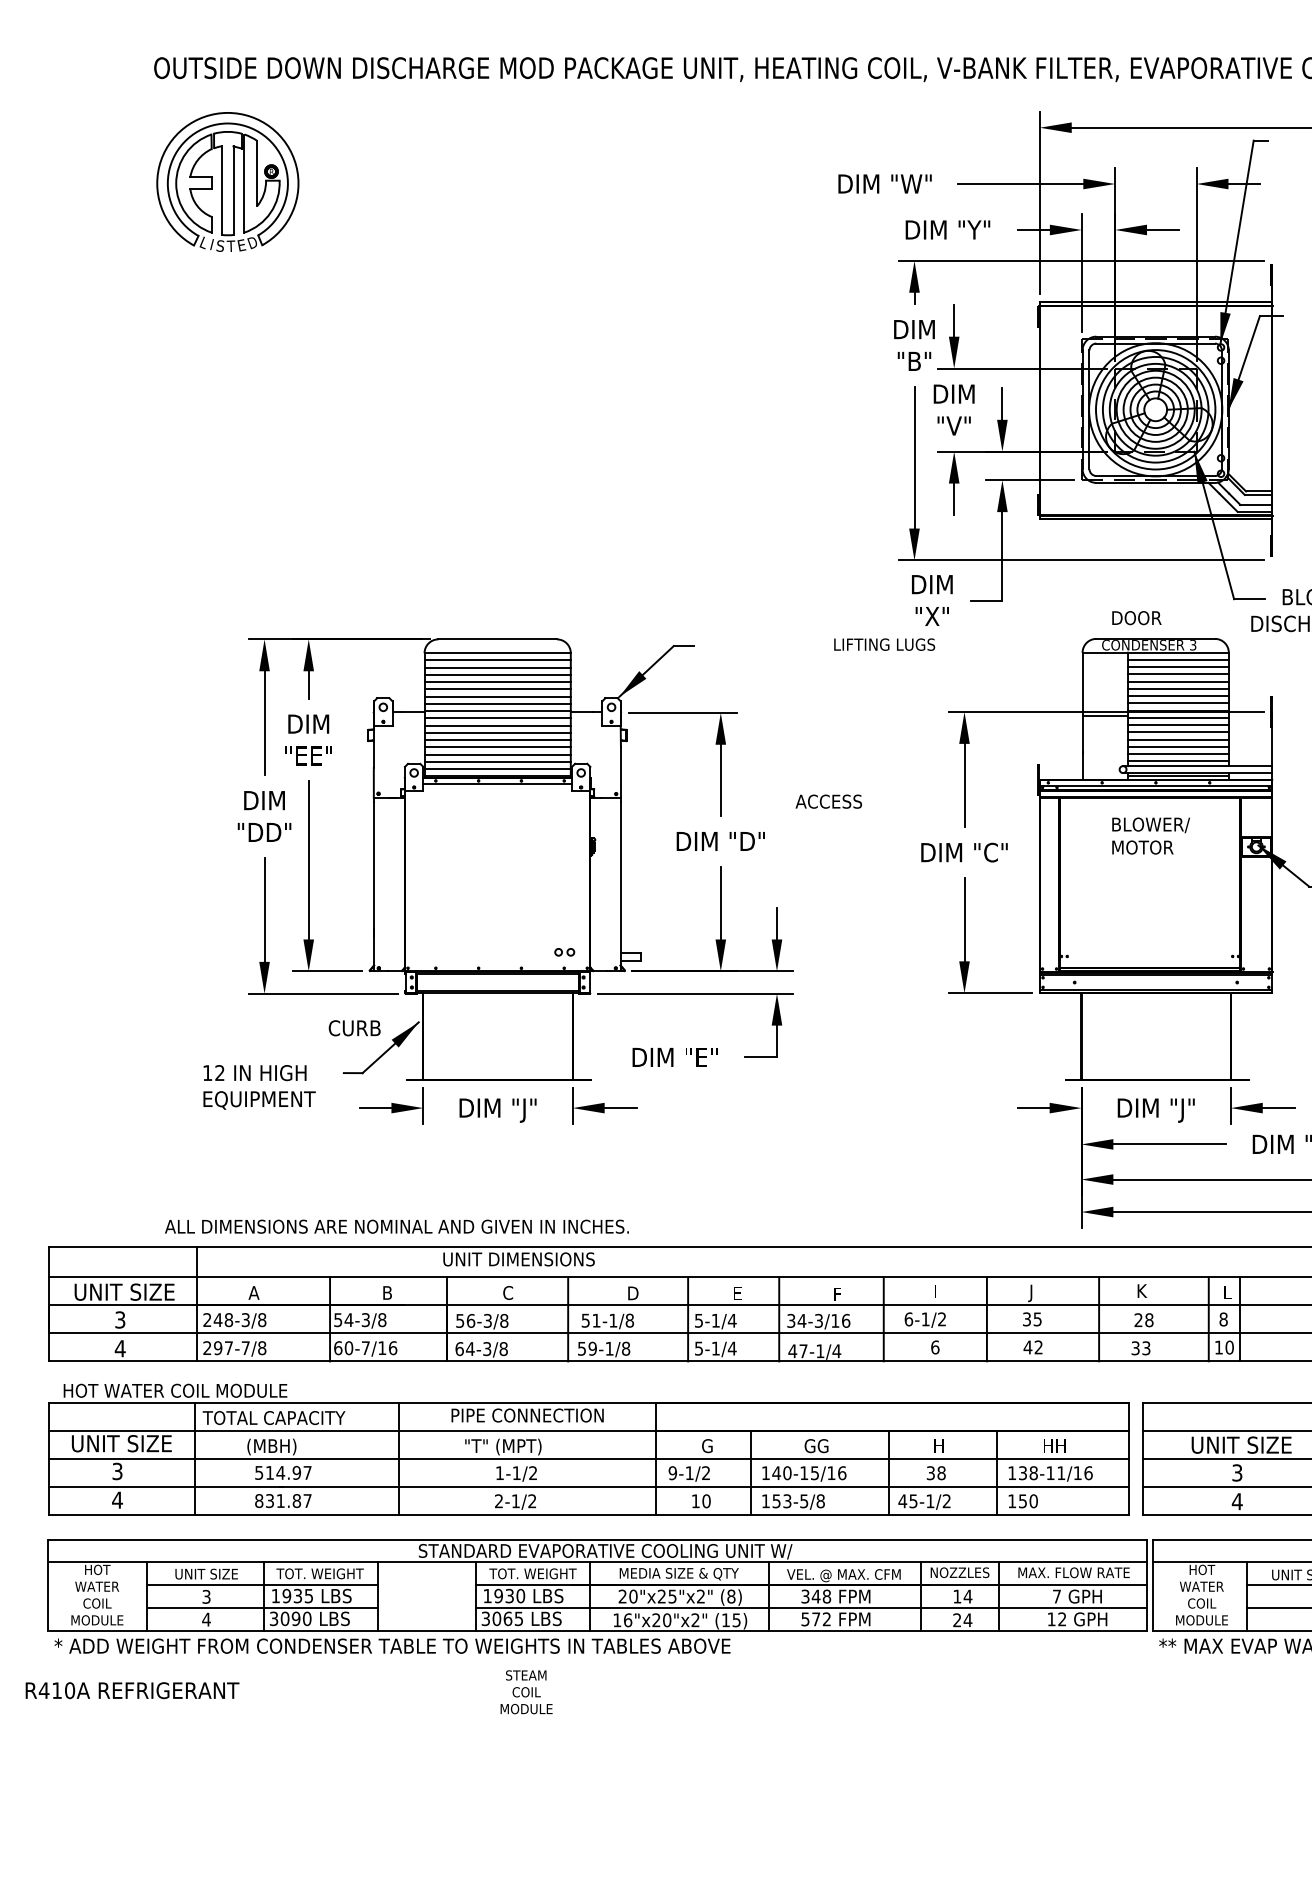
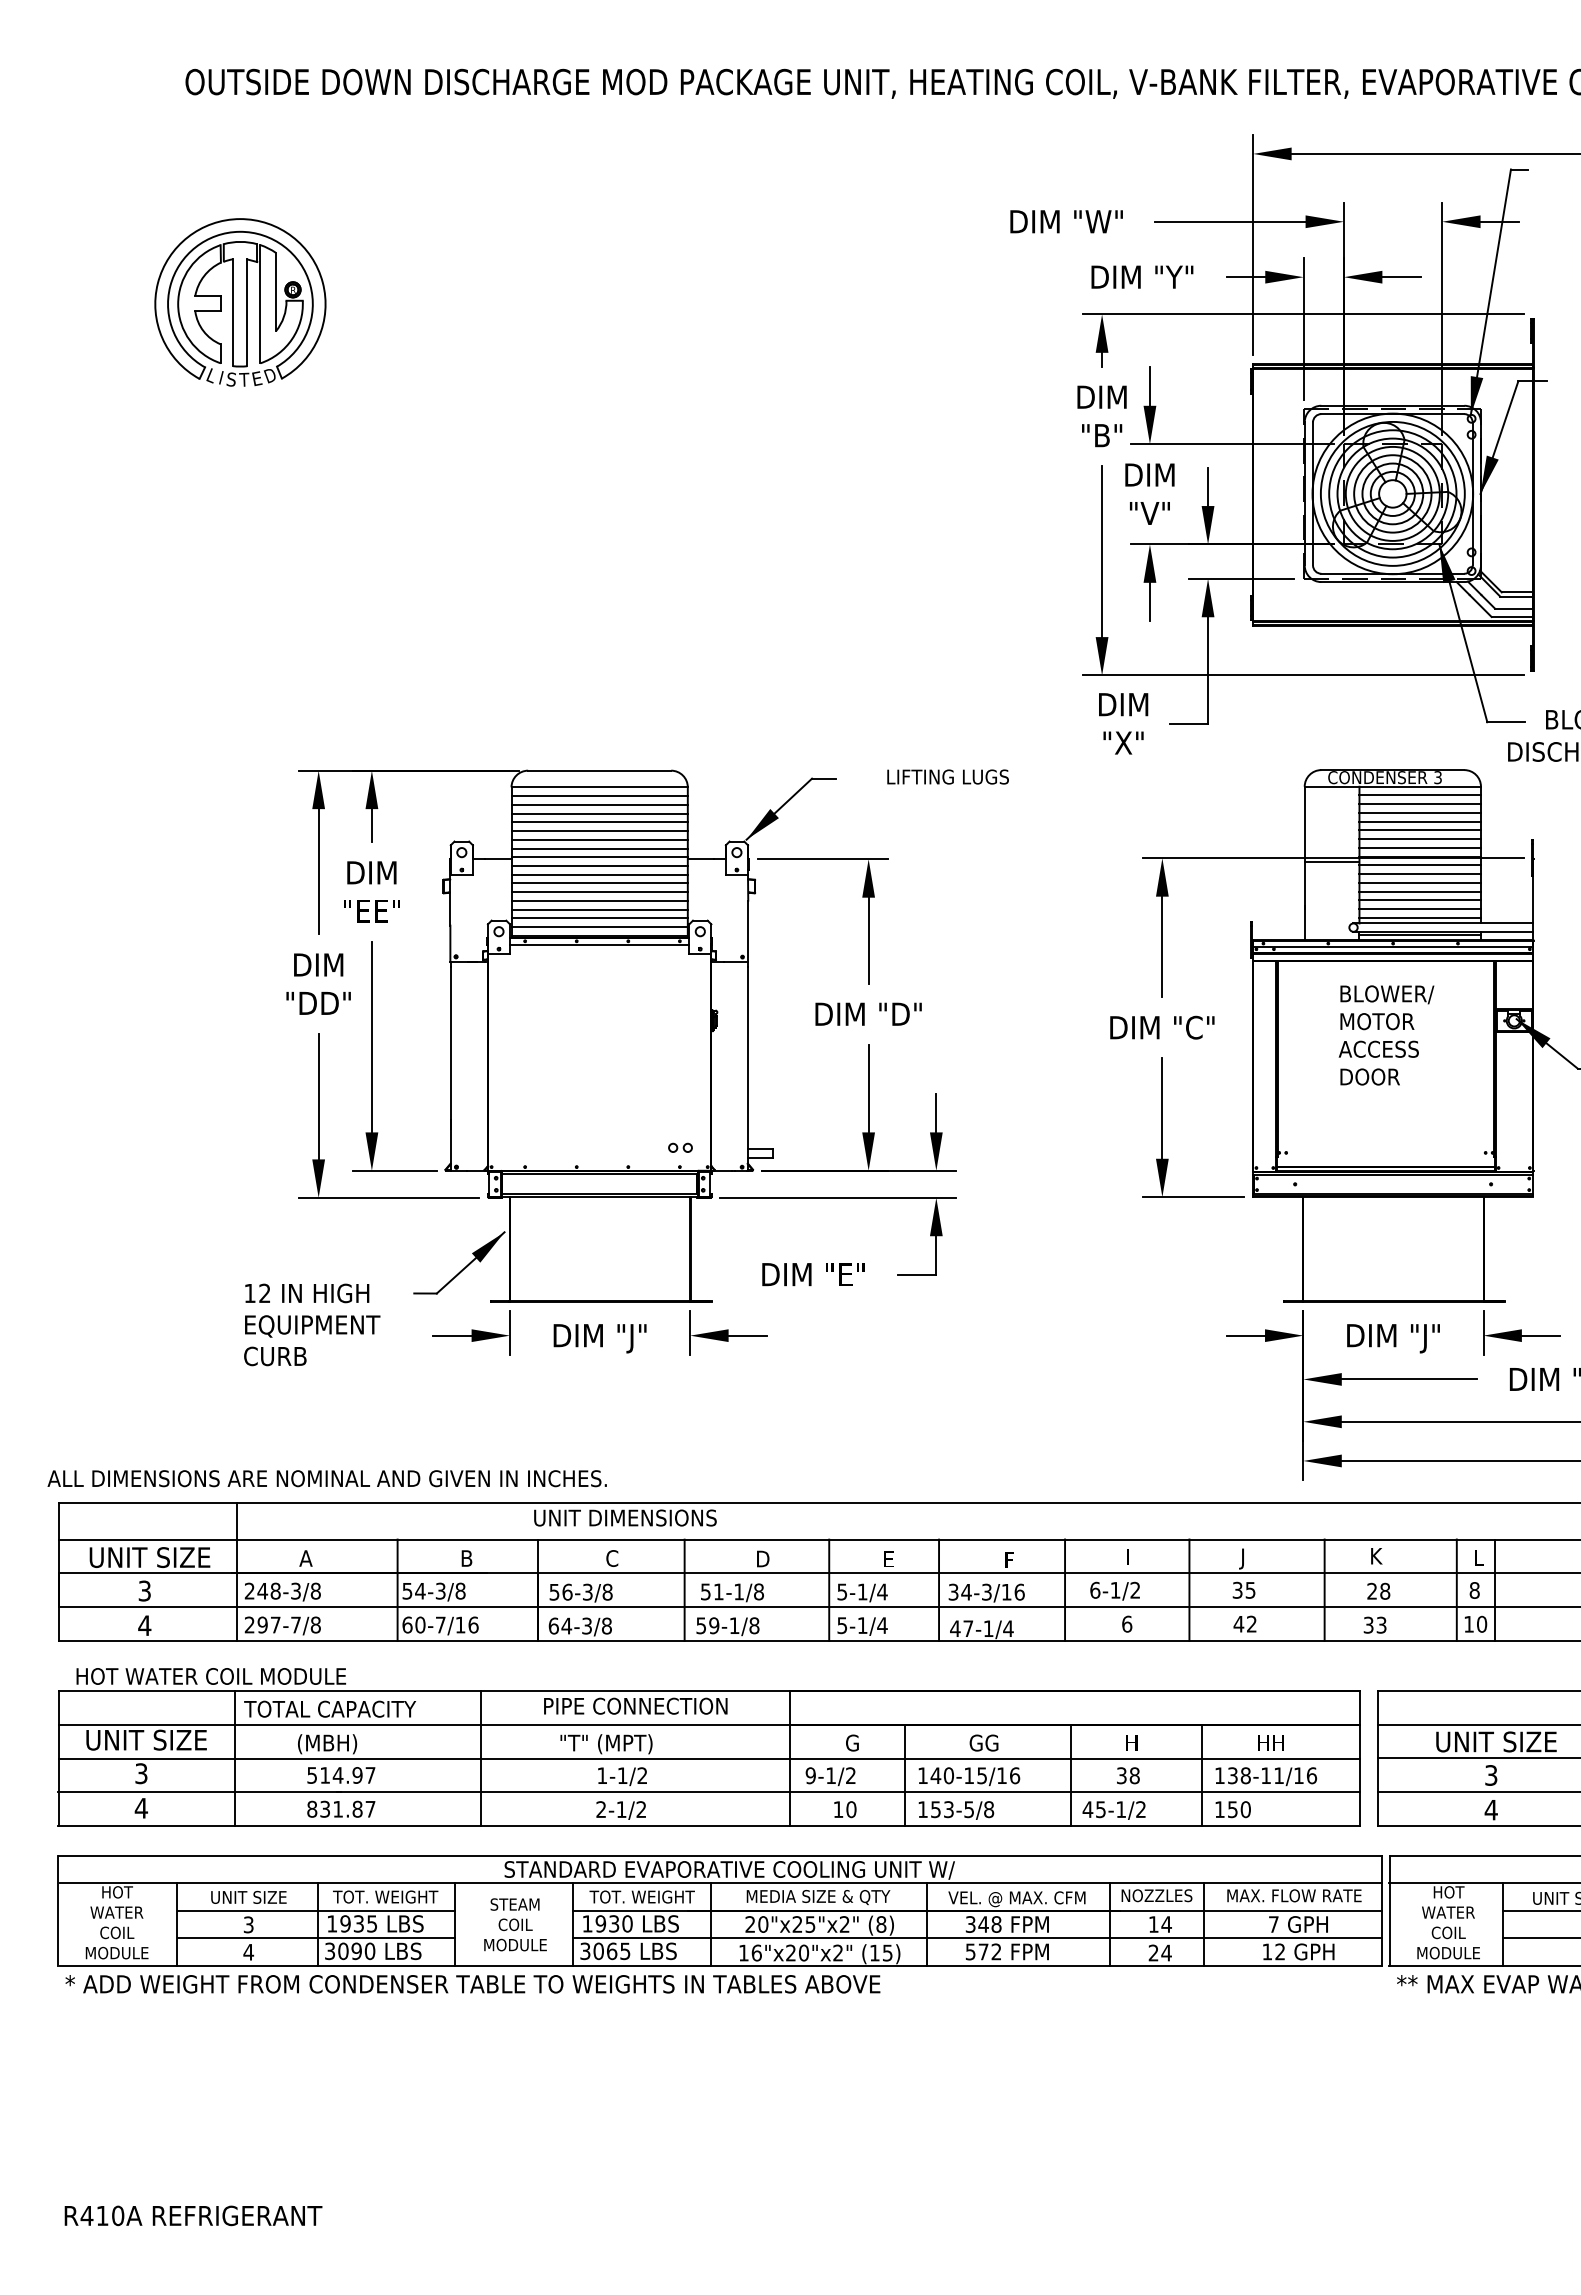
part: (227, 182) -> (240, 302), moved
text: (1136, 617) -> (1369, 1076), moved
text: (884, 644) -> (947, 776), moved
text: (828, 801) -> (1378, 1048), moved
text: (354, 1028) -> (275, 1356), moved
text: (396, 1226) -> (326, 1478), moved
text: (132, 1690) -> (193, 2215), moved
text: (526, 1692) -> (515, 1924), moved

